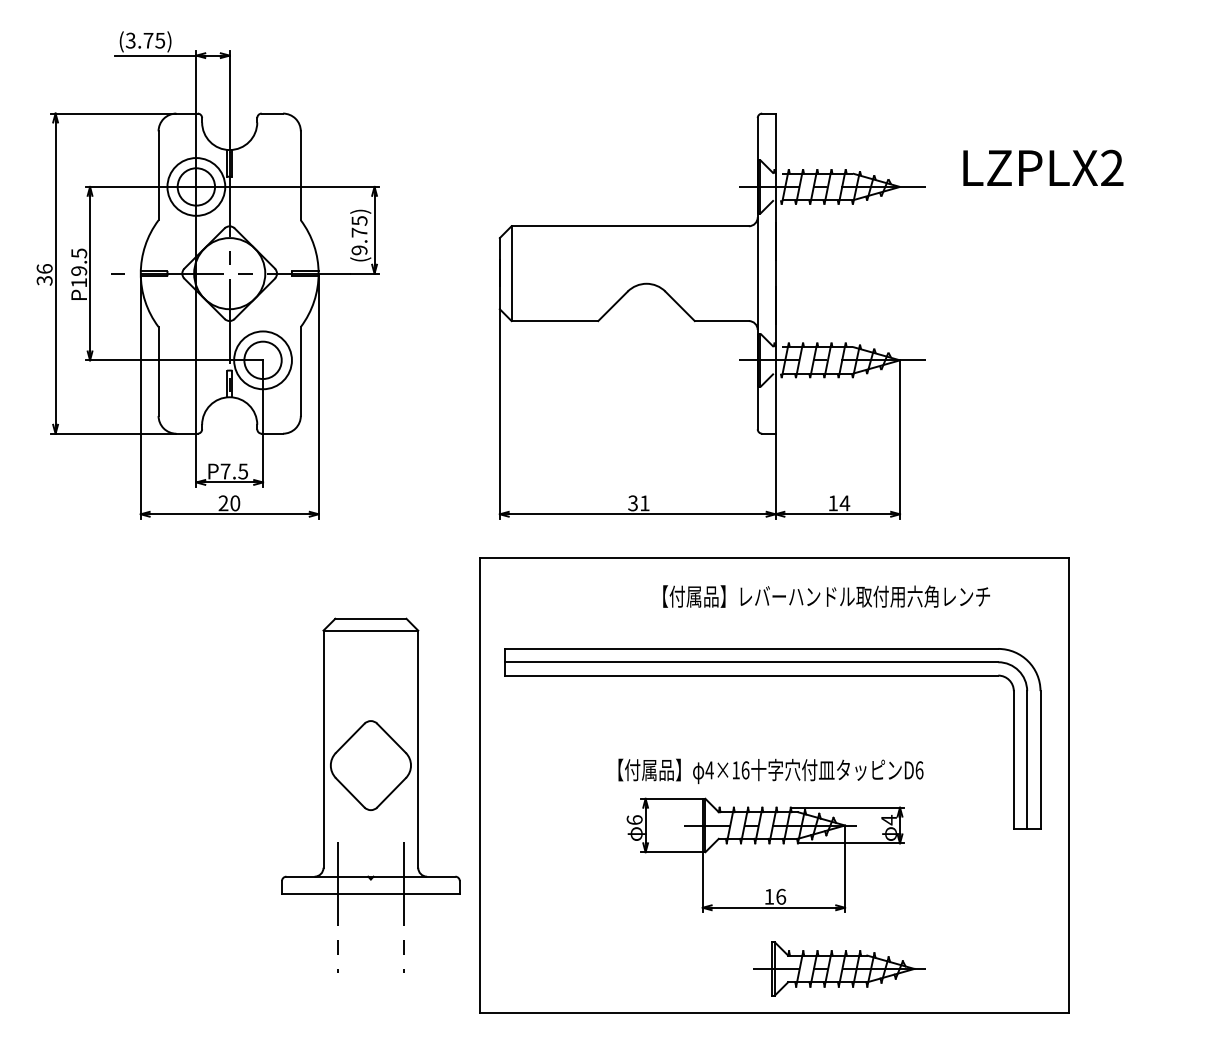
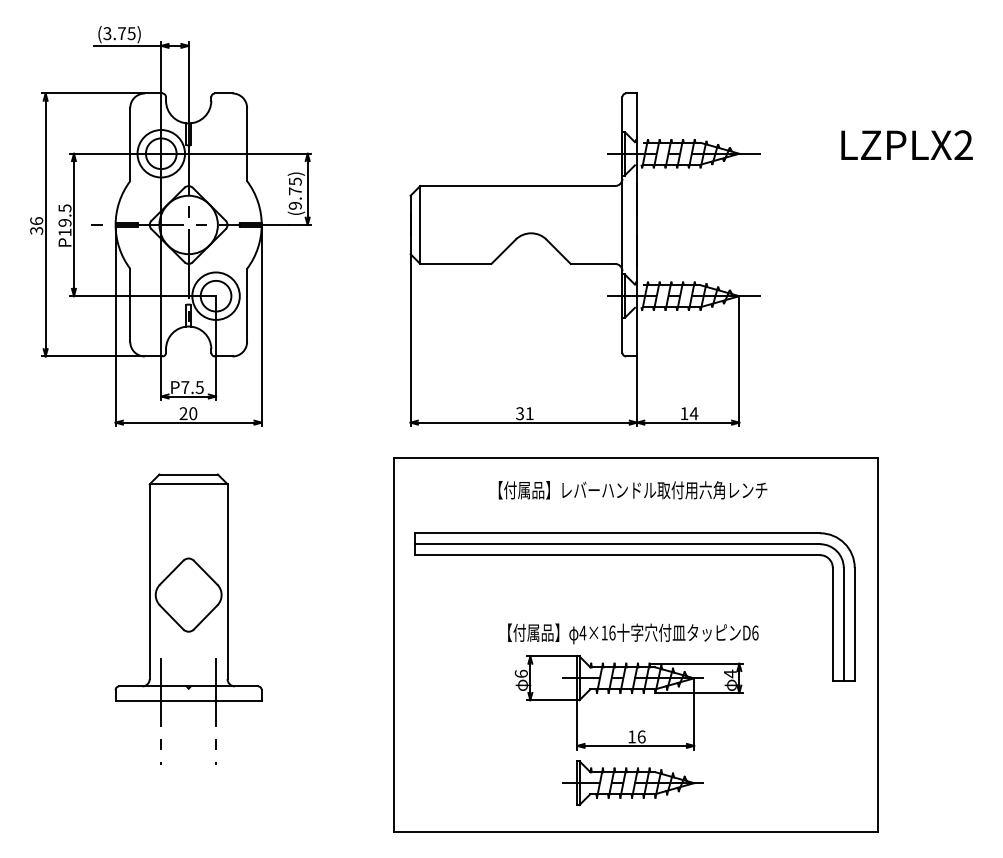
text: (1042, 167) -> (906, 144), moved
text: (825, 596) -> (632, 490), moved
part: (370, 794) -> (188, 618), moved
part: (839, 969) -> (632, 783), moved

